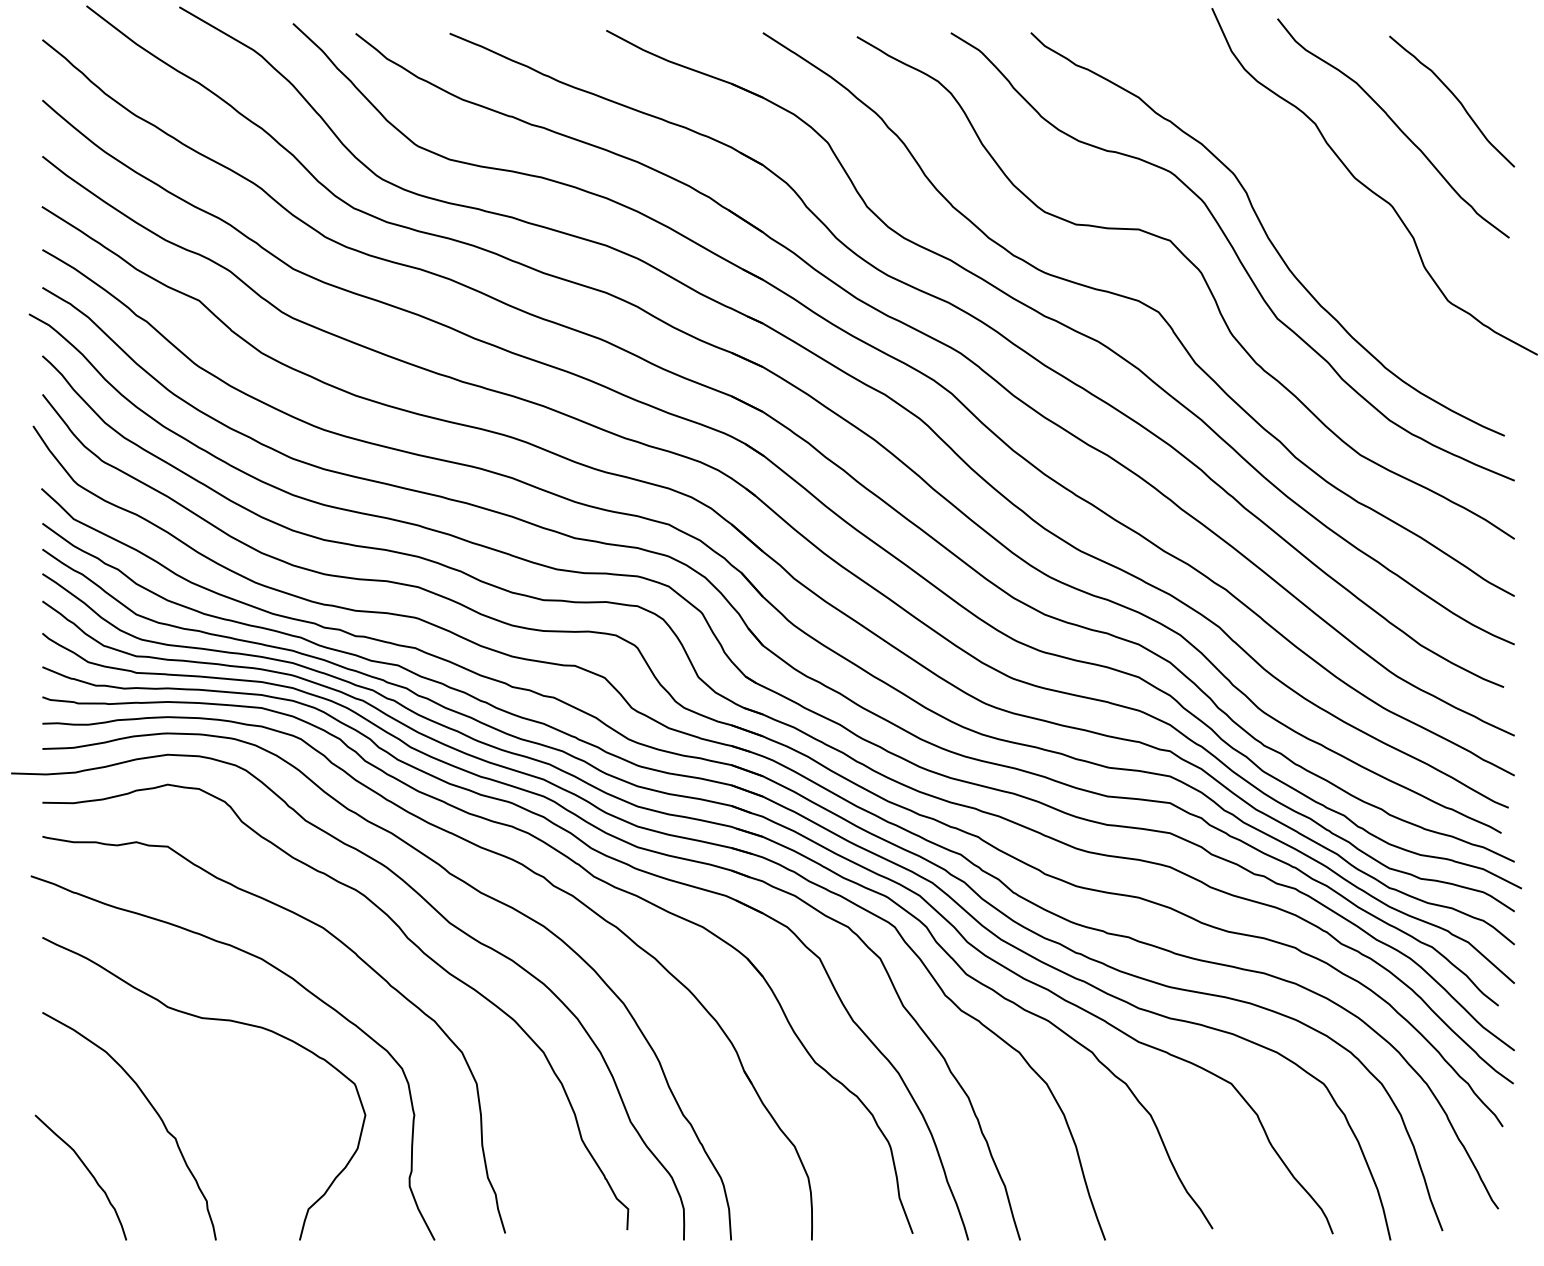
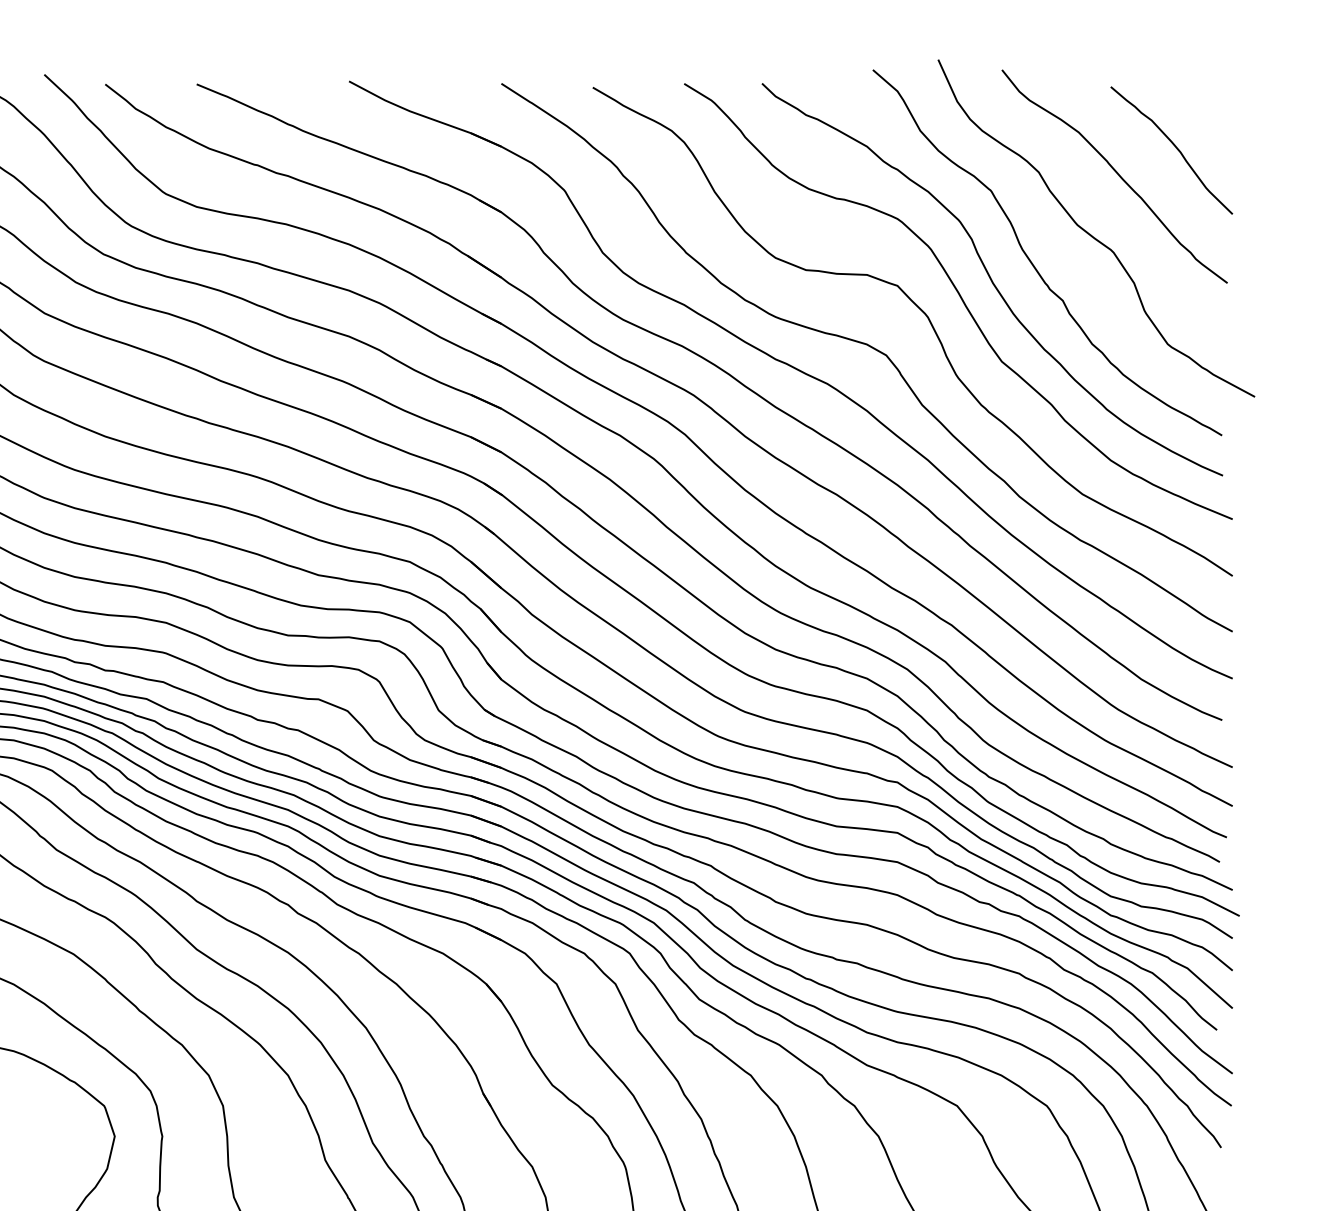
curve: (1309, 217) -> (1033, 263), added

